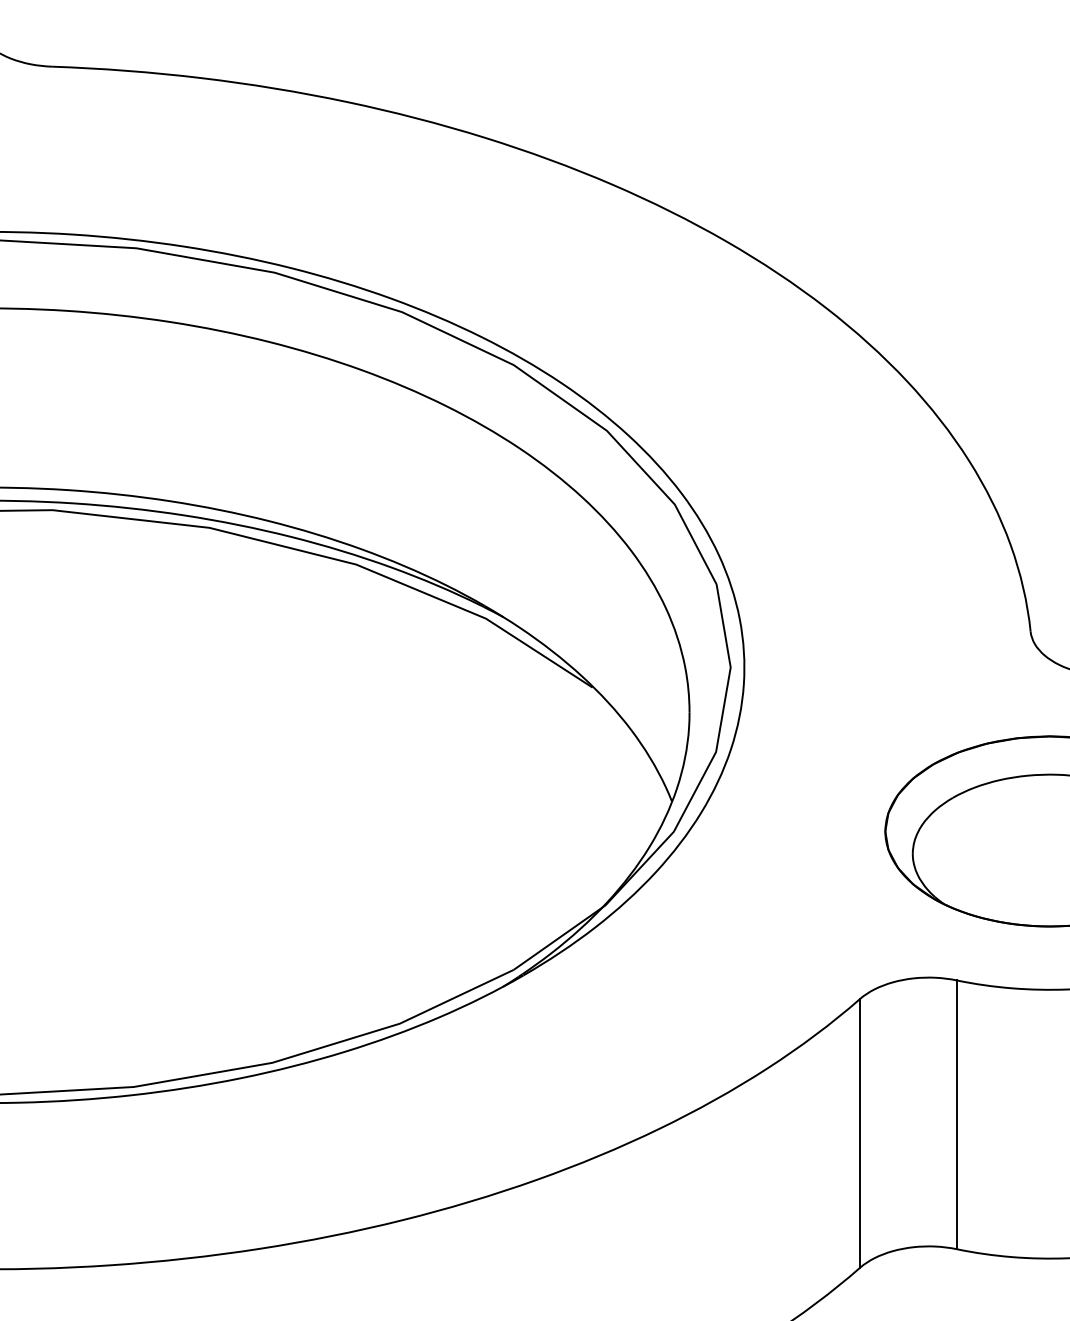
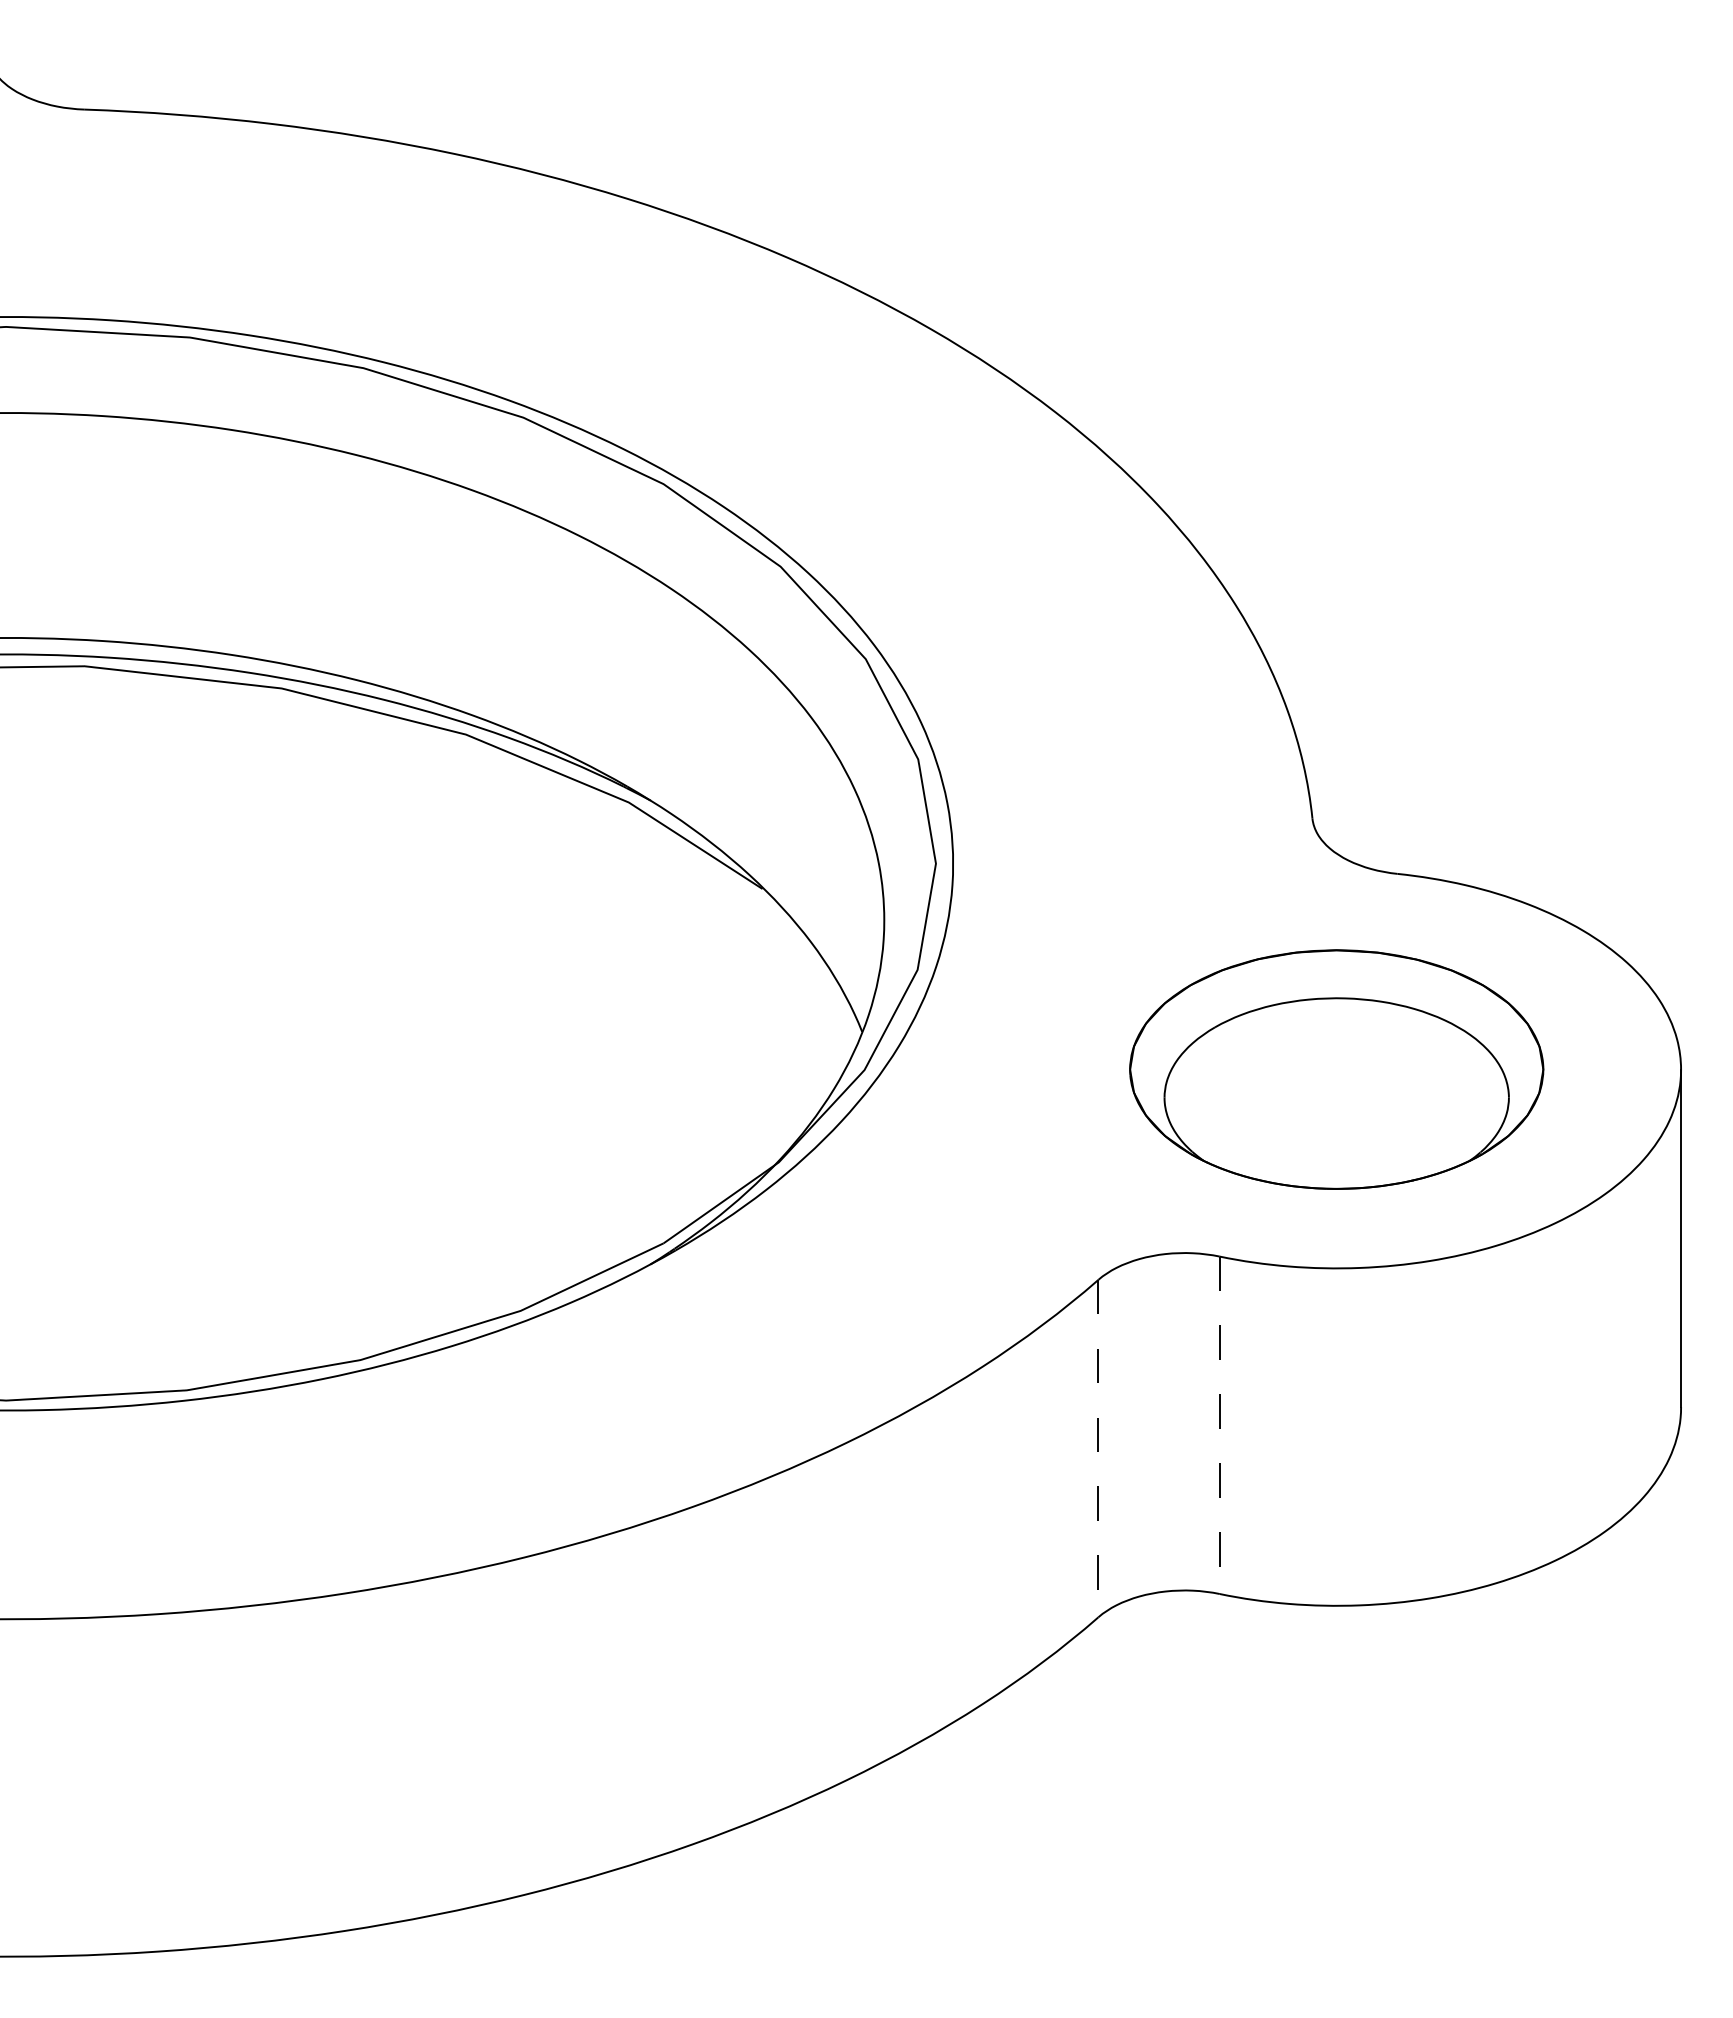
line: (956, 1114) -> (1219, 1425), solid -> dashed
line: (860, 1133) -> (1098, 1448), solid -> dashed

